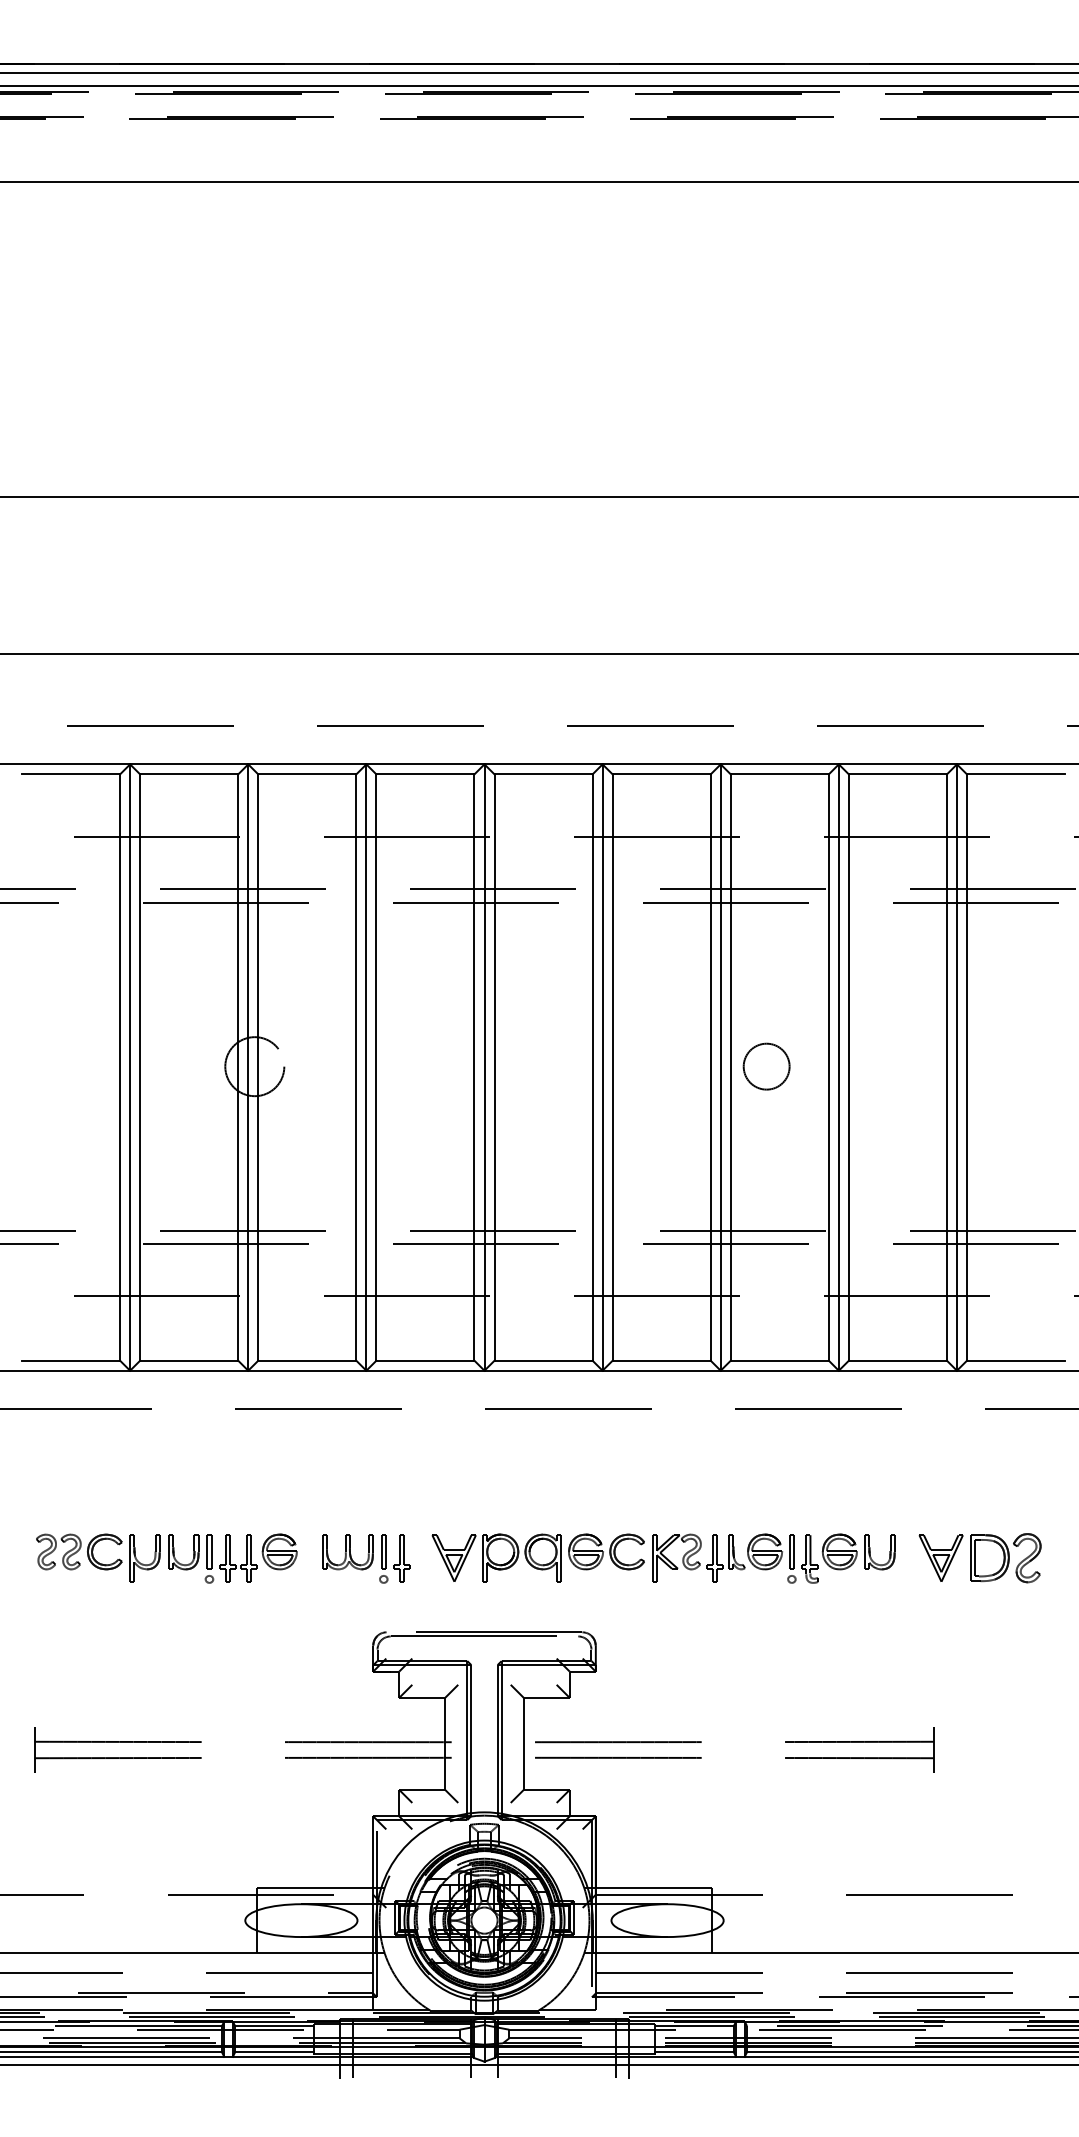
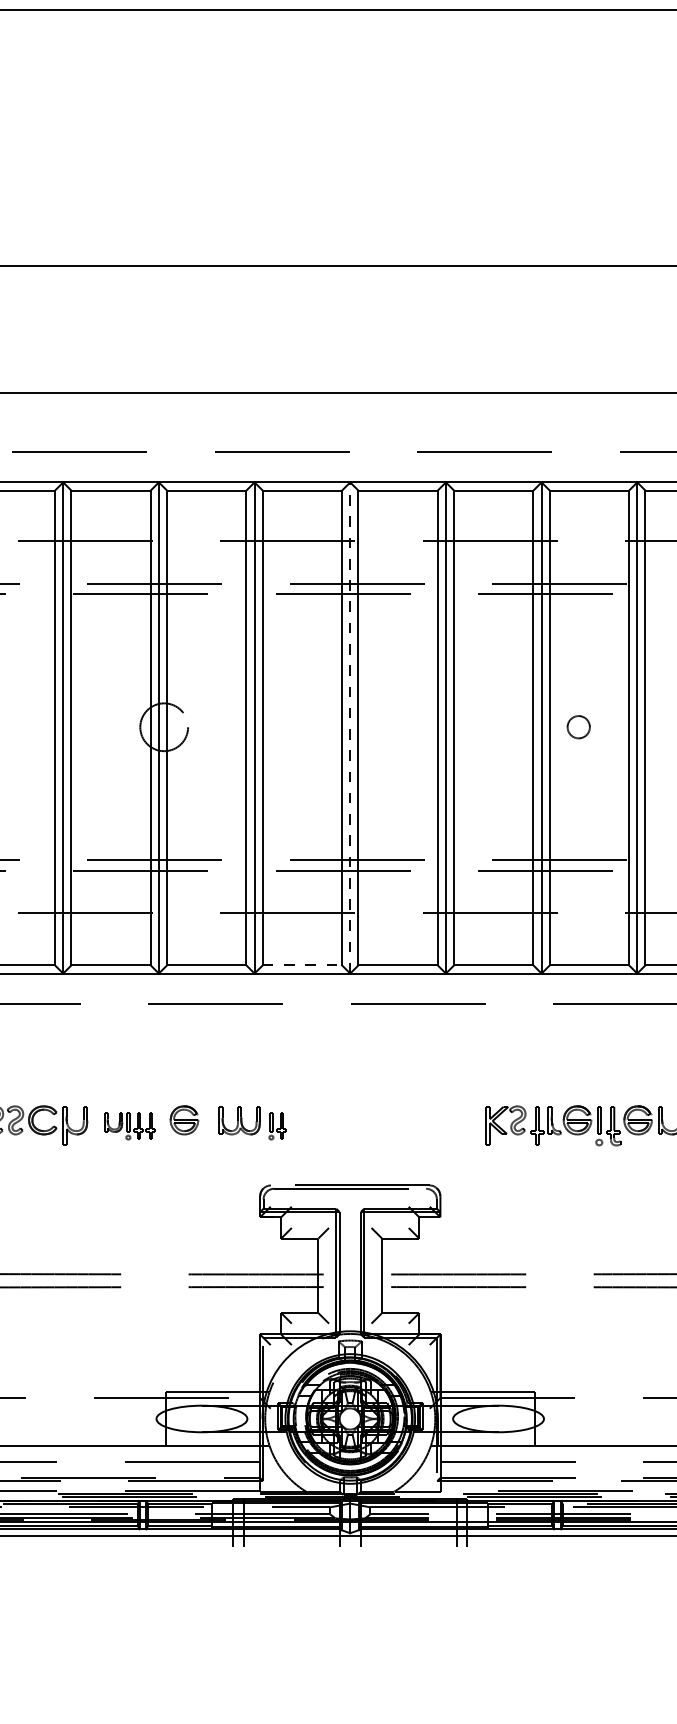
circle: (766, 1066) -> (578, 727), size x0.6
line: (484, 1067) -> (350, 727), solid -> dashed
line: (425, 1360) -> (302, 965), solid -> dashed
part: (537, 1557) -> (393, 1124), removed
part: (212, 1558) -> (129, 1125), size x0.7
part: (394, 1558) -> (277, 1125), size x0.7

